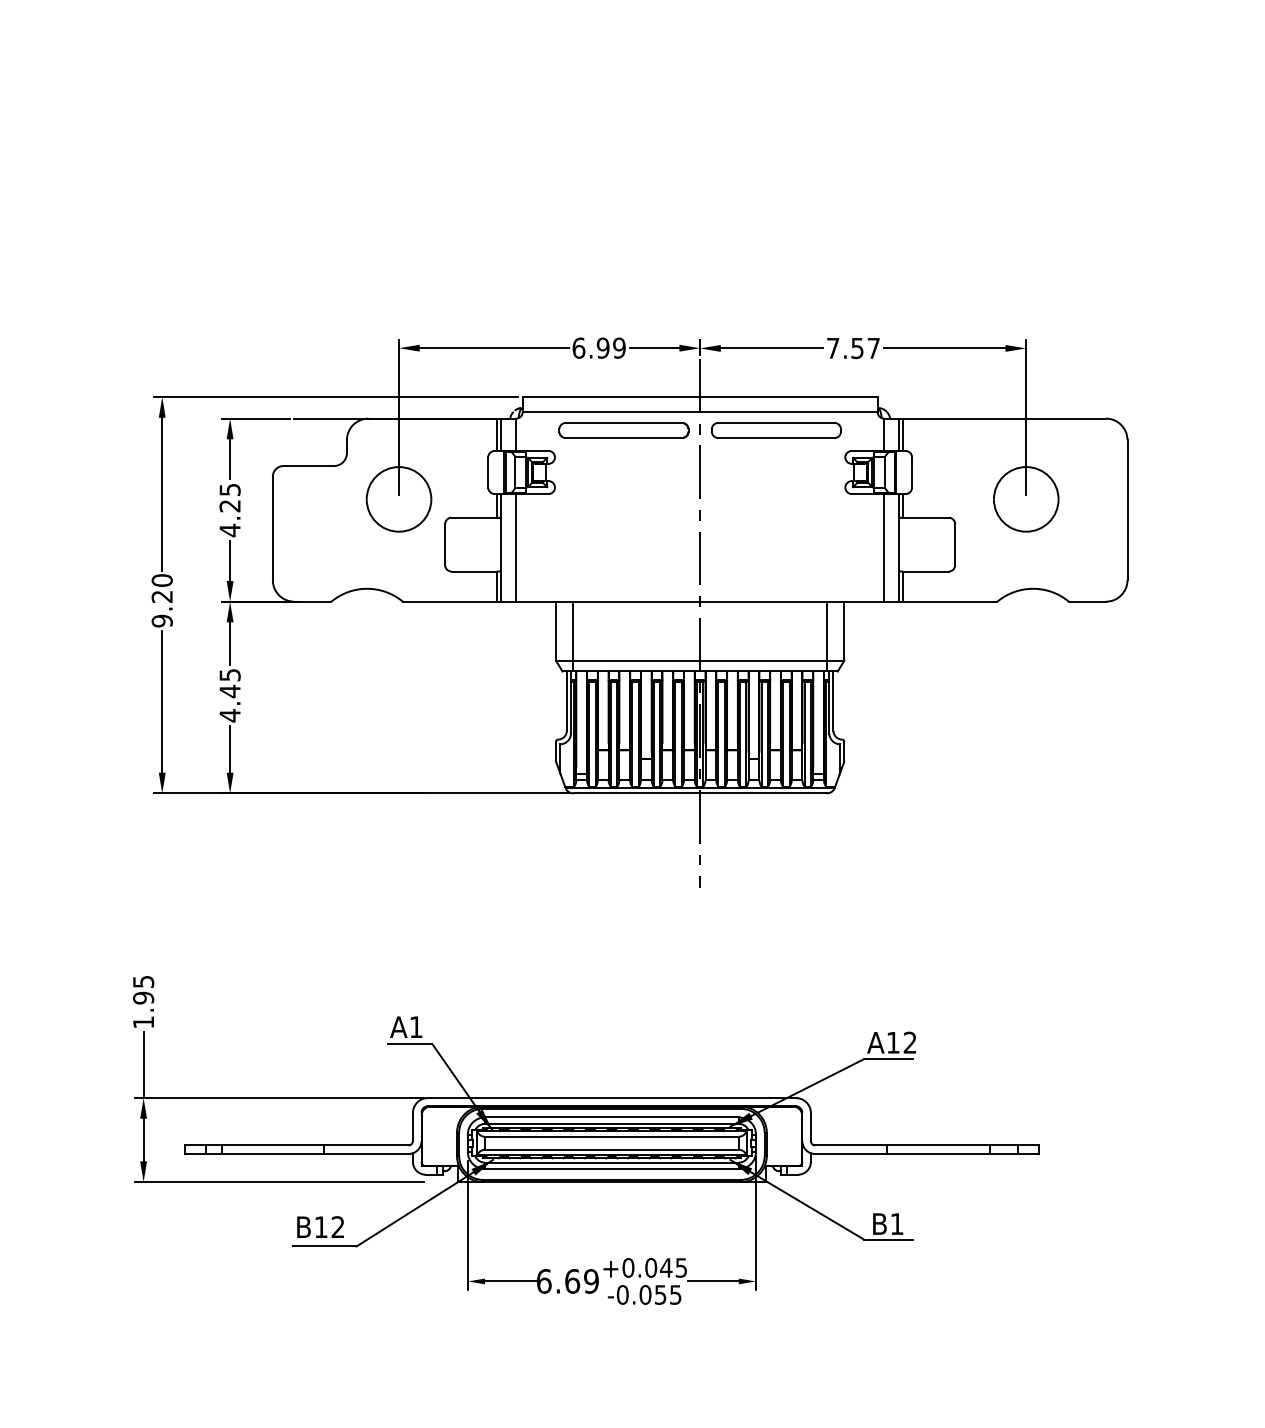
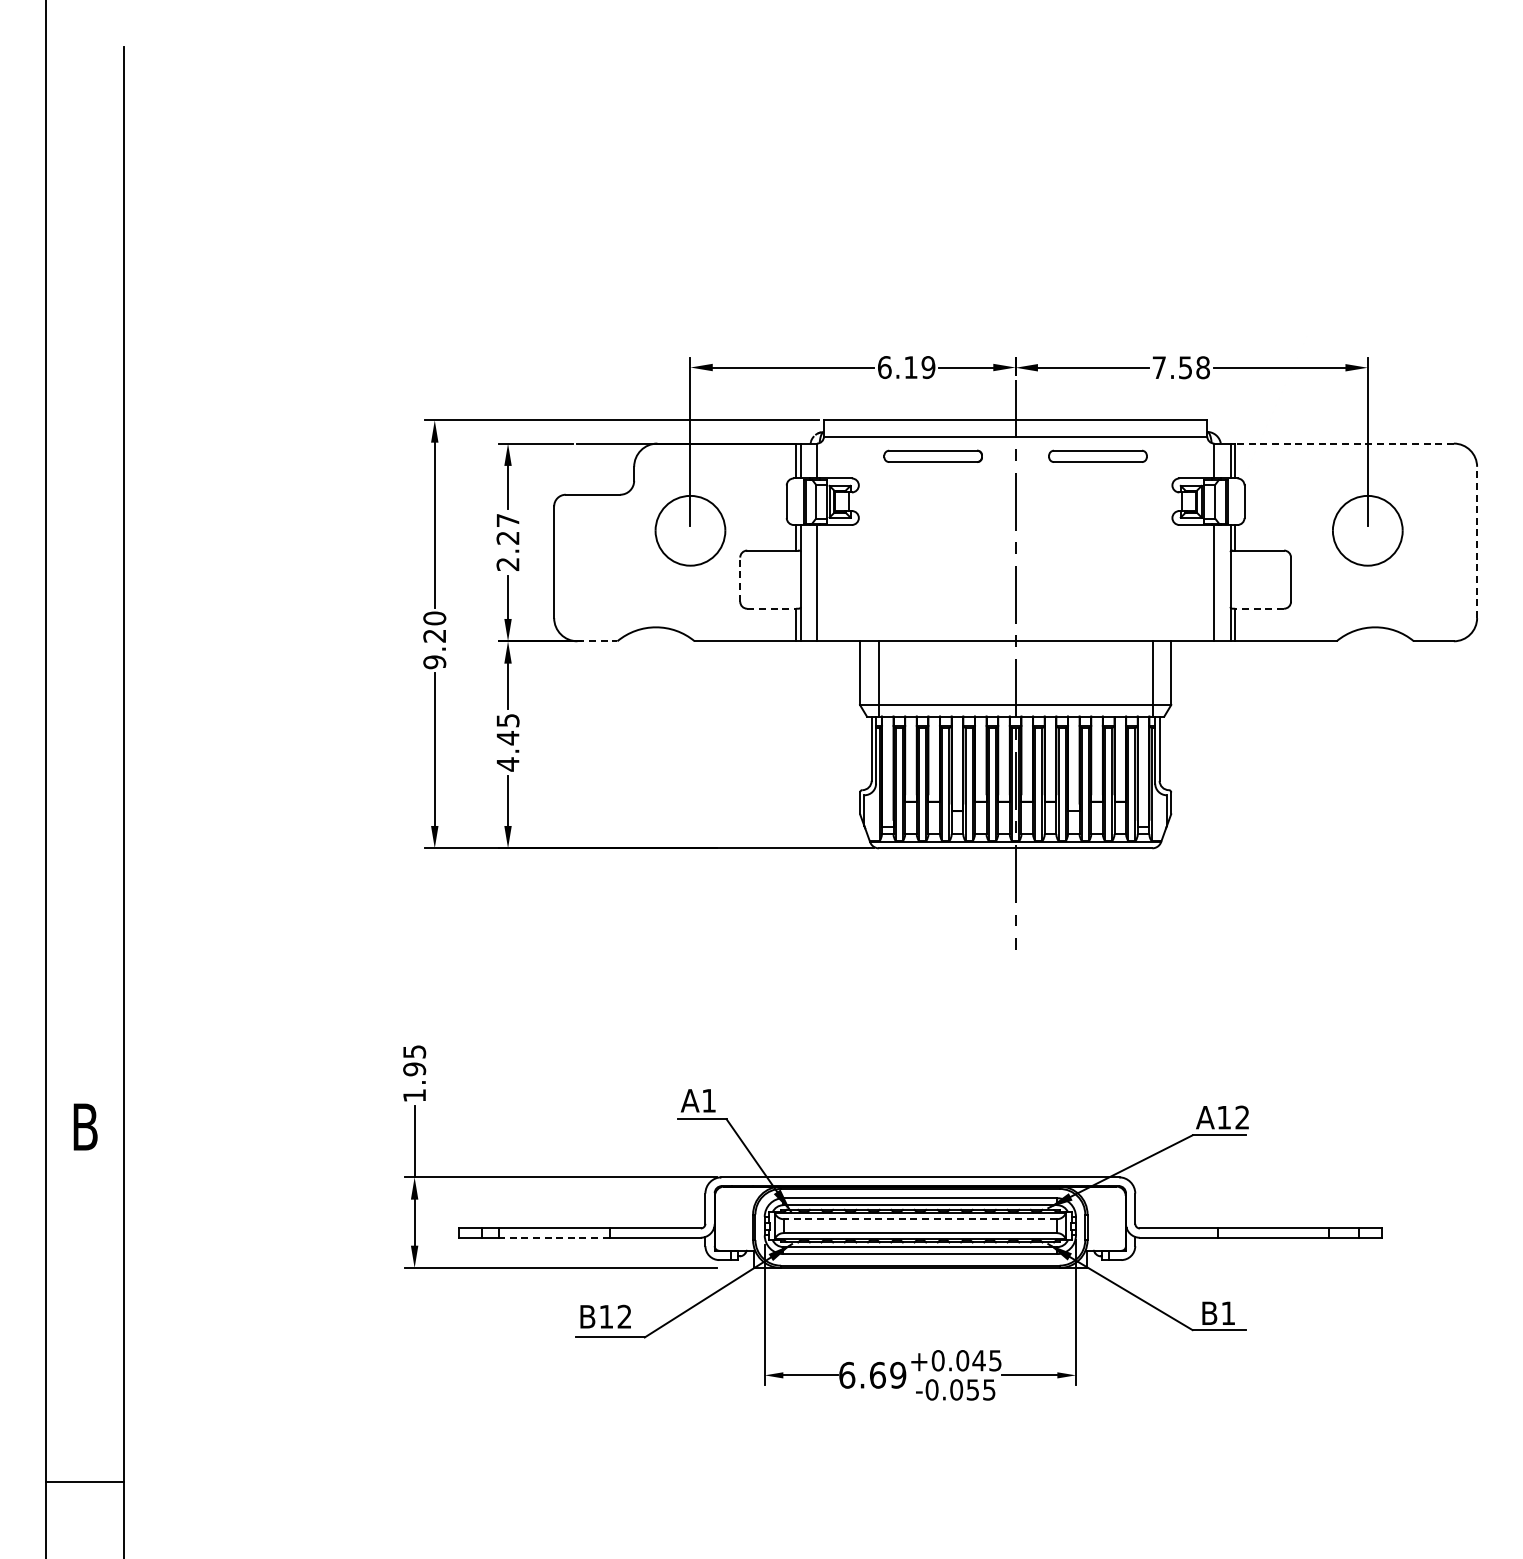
text: (602, 348) -> (910, 367), 6.99 -> 6.19
text: (873, 348) -> (1202, 367), 7.57 -> 7.58
line: (1004, 418) -> (1344, 443), solid -> dashed
part: (623, 430) -> (932, 456), size x0.7
part: (775, 430) -> (1097, 456), size x0.7
text: (229, 510) -> (507, 542), 4.25 -> 2.27
line: (1127, 510) -> (1477, 542), solid -> dashed
line: (445, 544) -> (740, 579), solid -> dashed
line: (475, 571) -> (772, 608), solid -> dashed
line: (925, 571) -> (1259, 608), solid -> dashed
line: (312, 601) -> (597, 641), solid -> dashed
line: (612, 1137) -> (920, 1219), solid -> dashed
line: (272, 1153) -> (553, 1237), solid -> dashed

